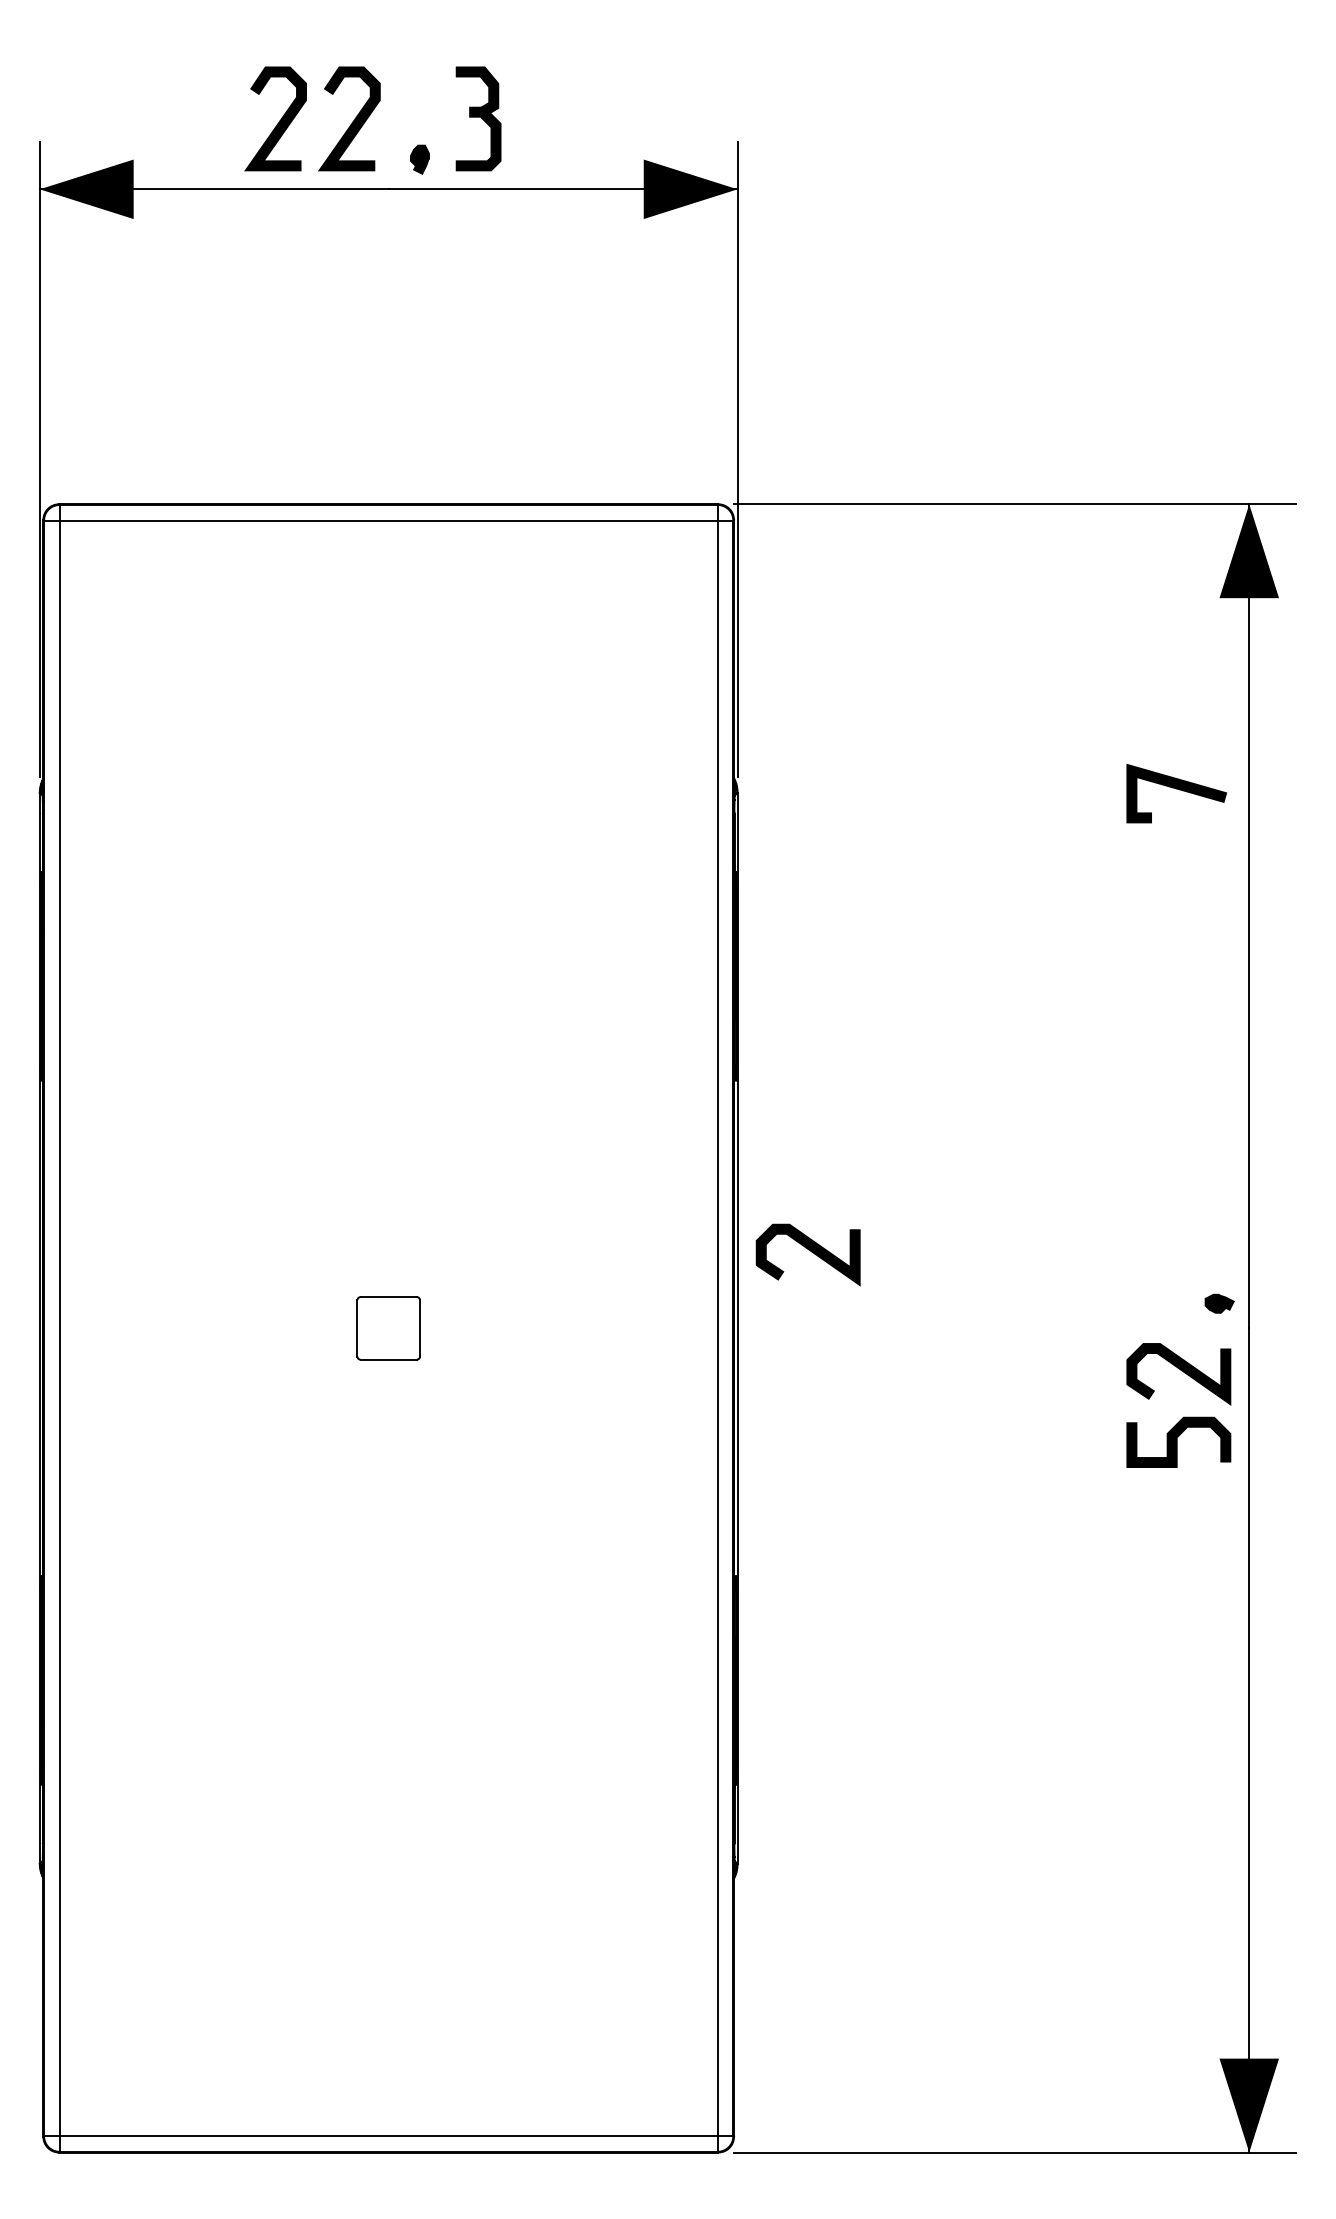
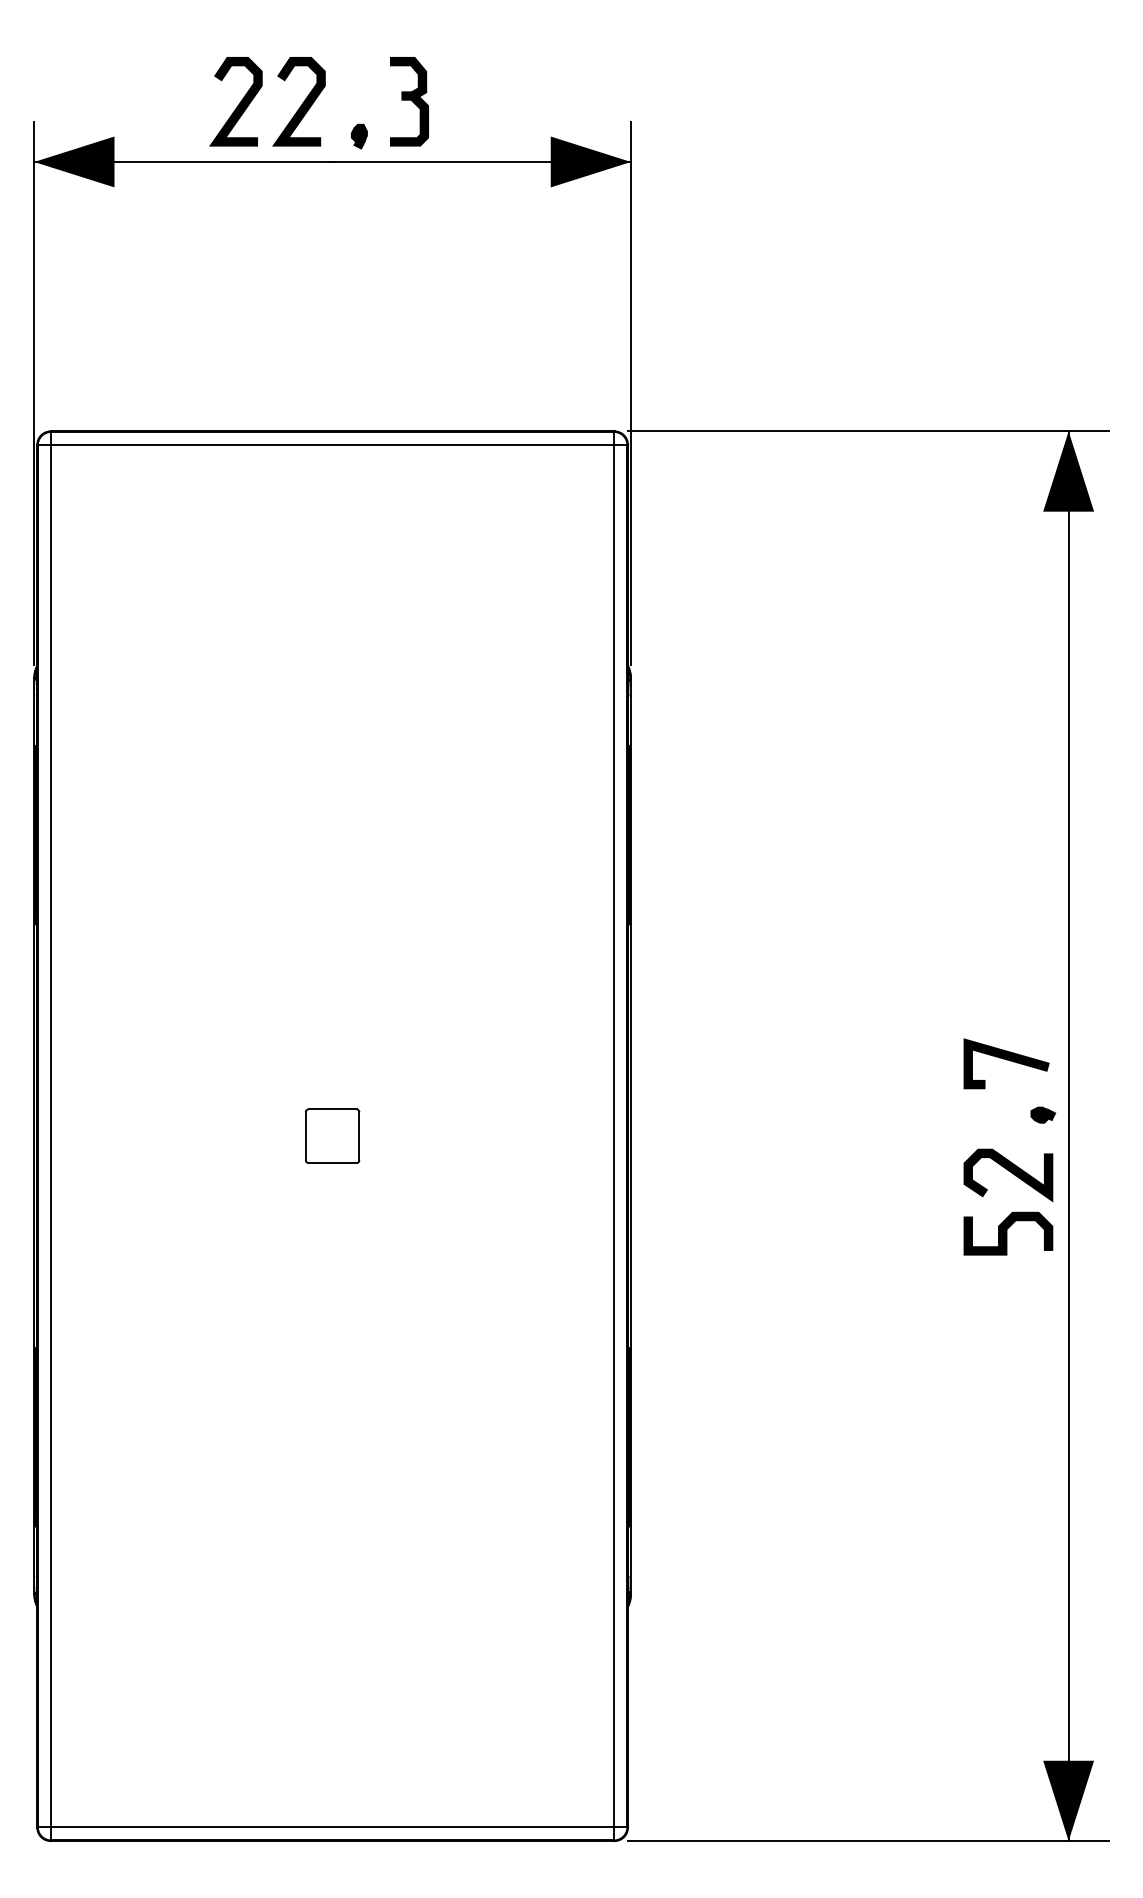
line: (1176, 789) -> (1006, 1060), moved
curve: (810, 1251) -> (693, 1070), removed

